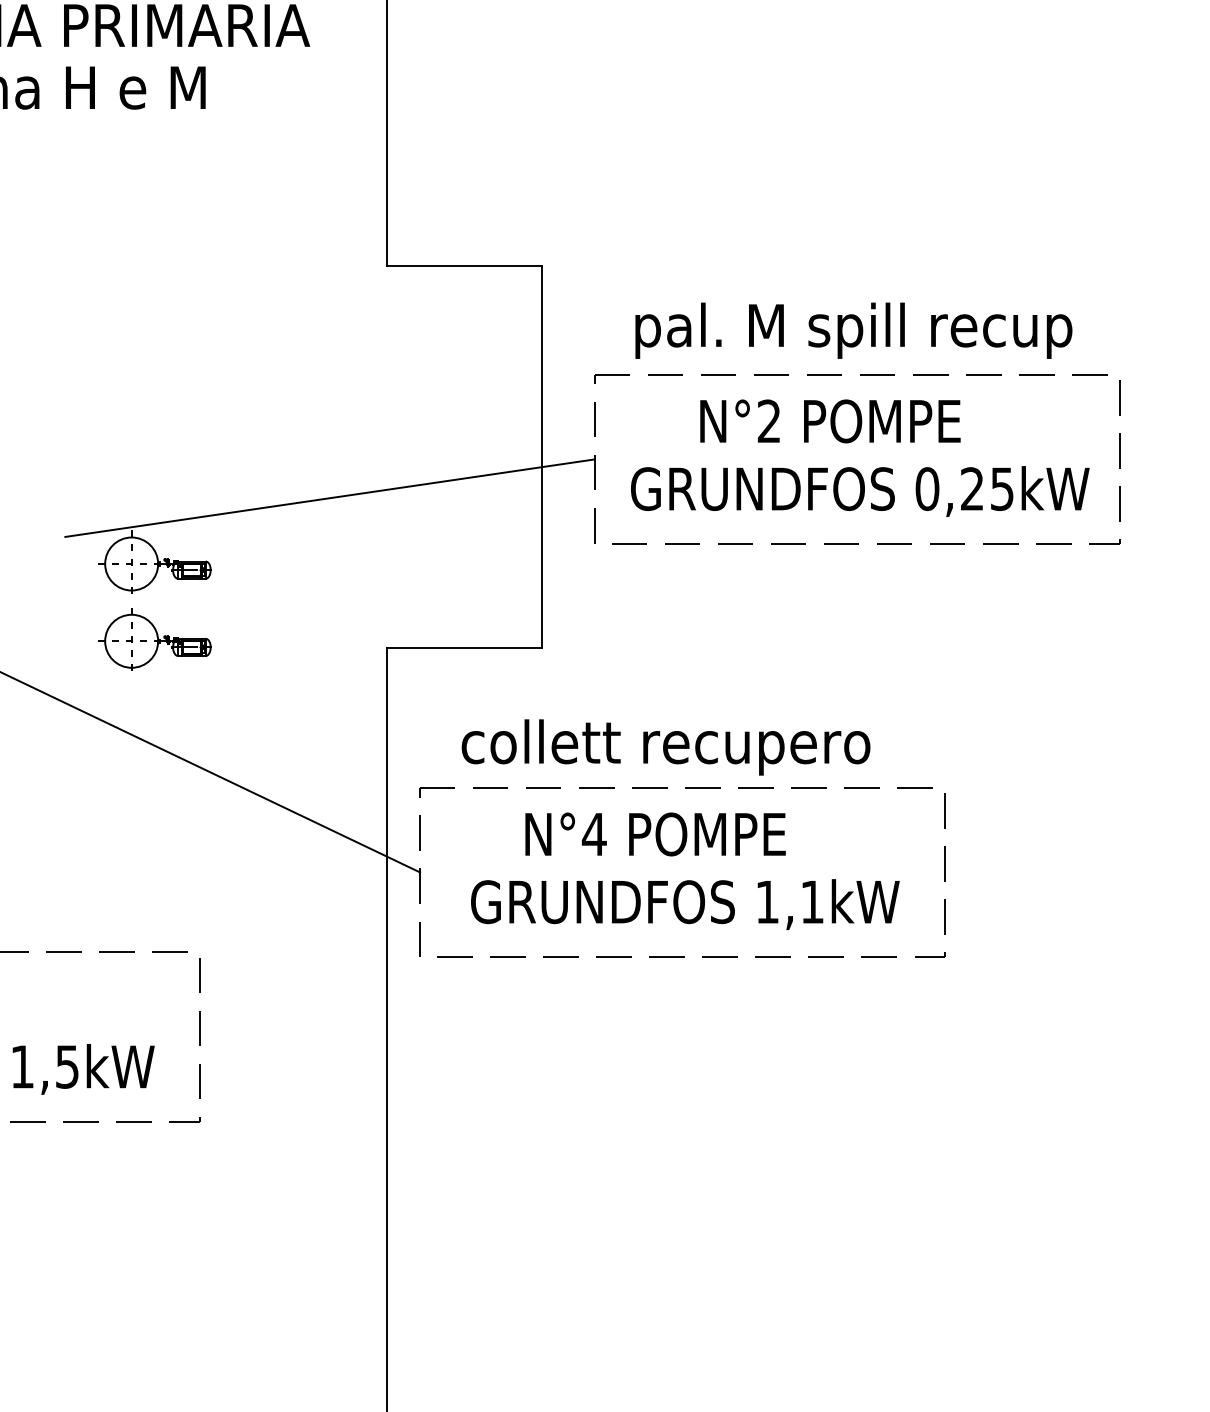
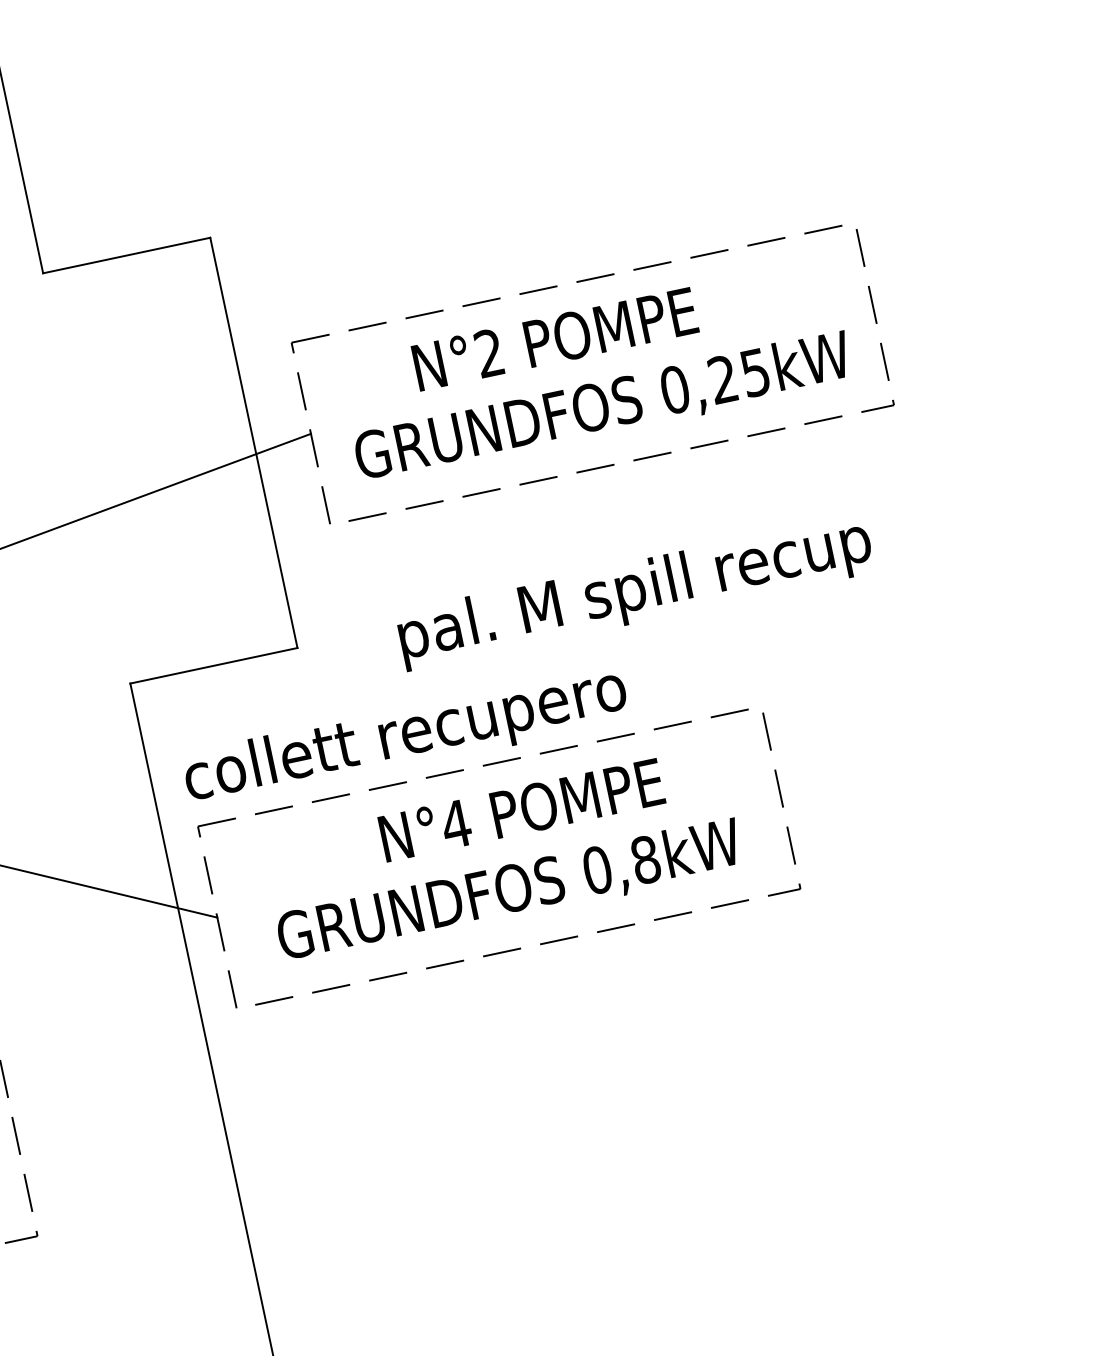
text: (853, 330) -> (634, 591), moved
text: (665, 747) -> (405, 737), moved
text: (655, 834) -> (521, 810), moved
text: (789, 902) -> (621, 865), 1,1kW -> 0,8kW

